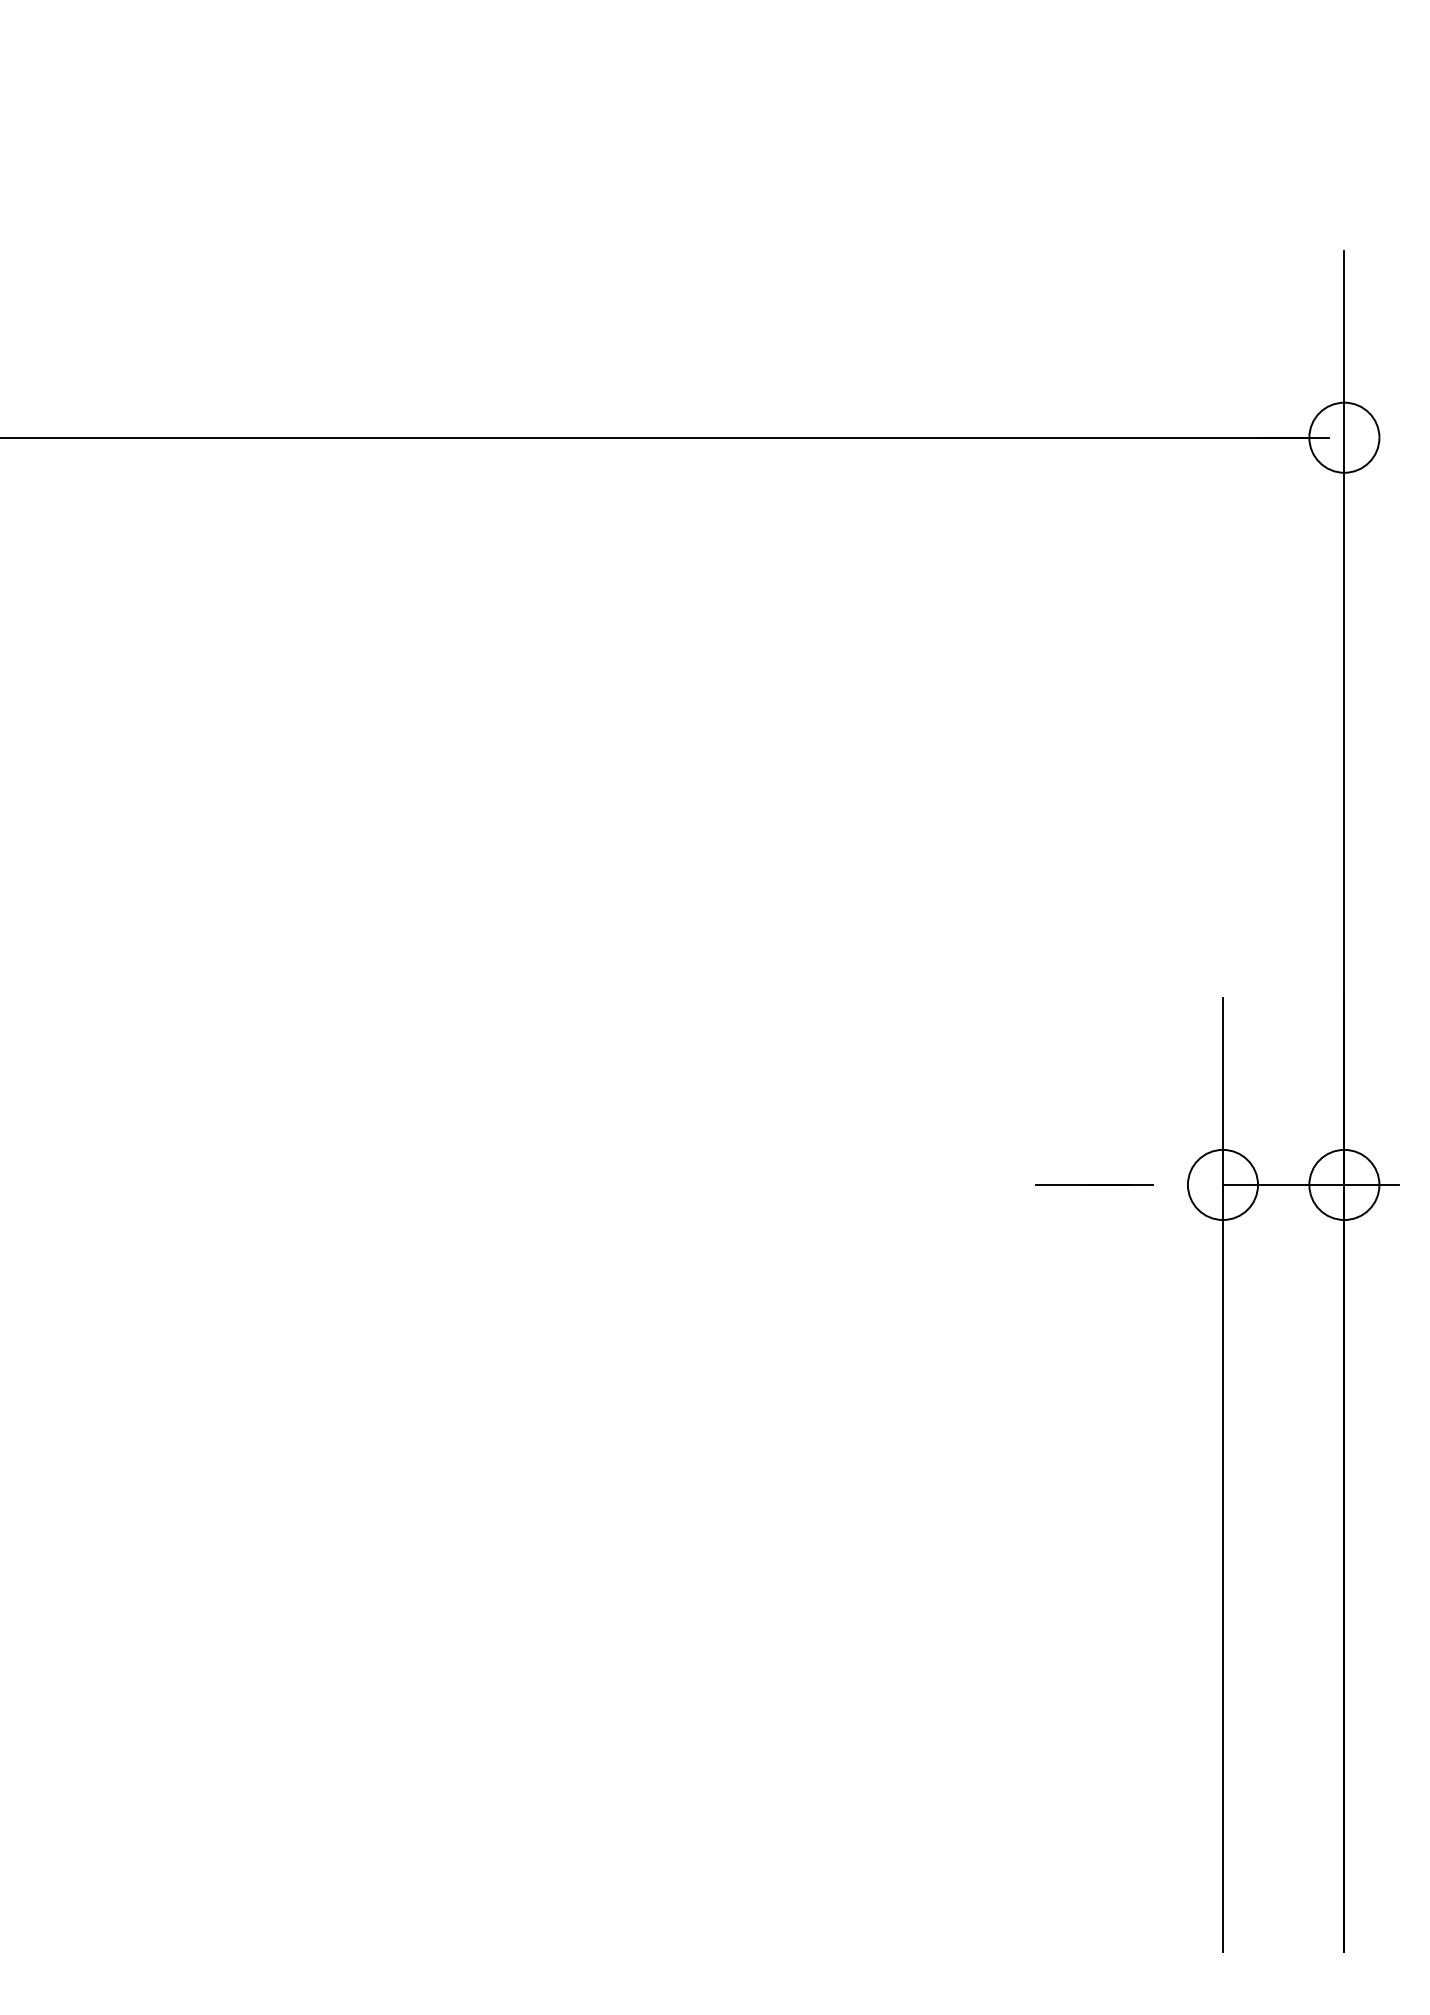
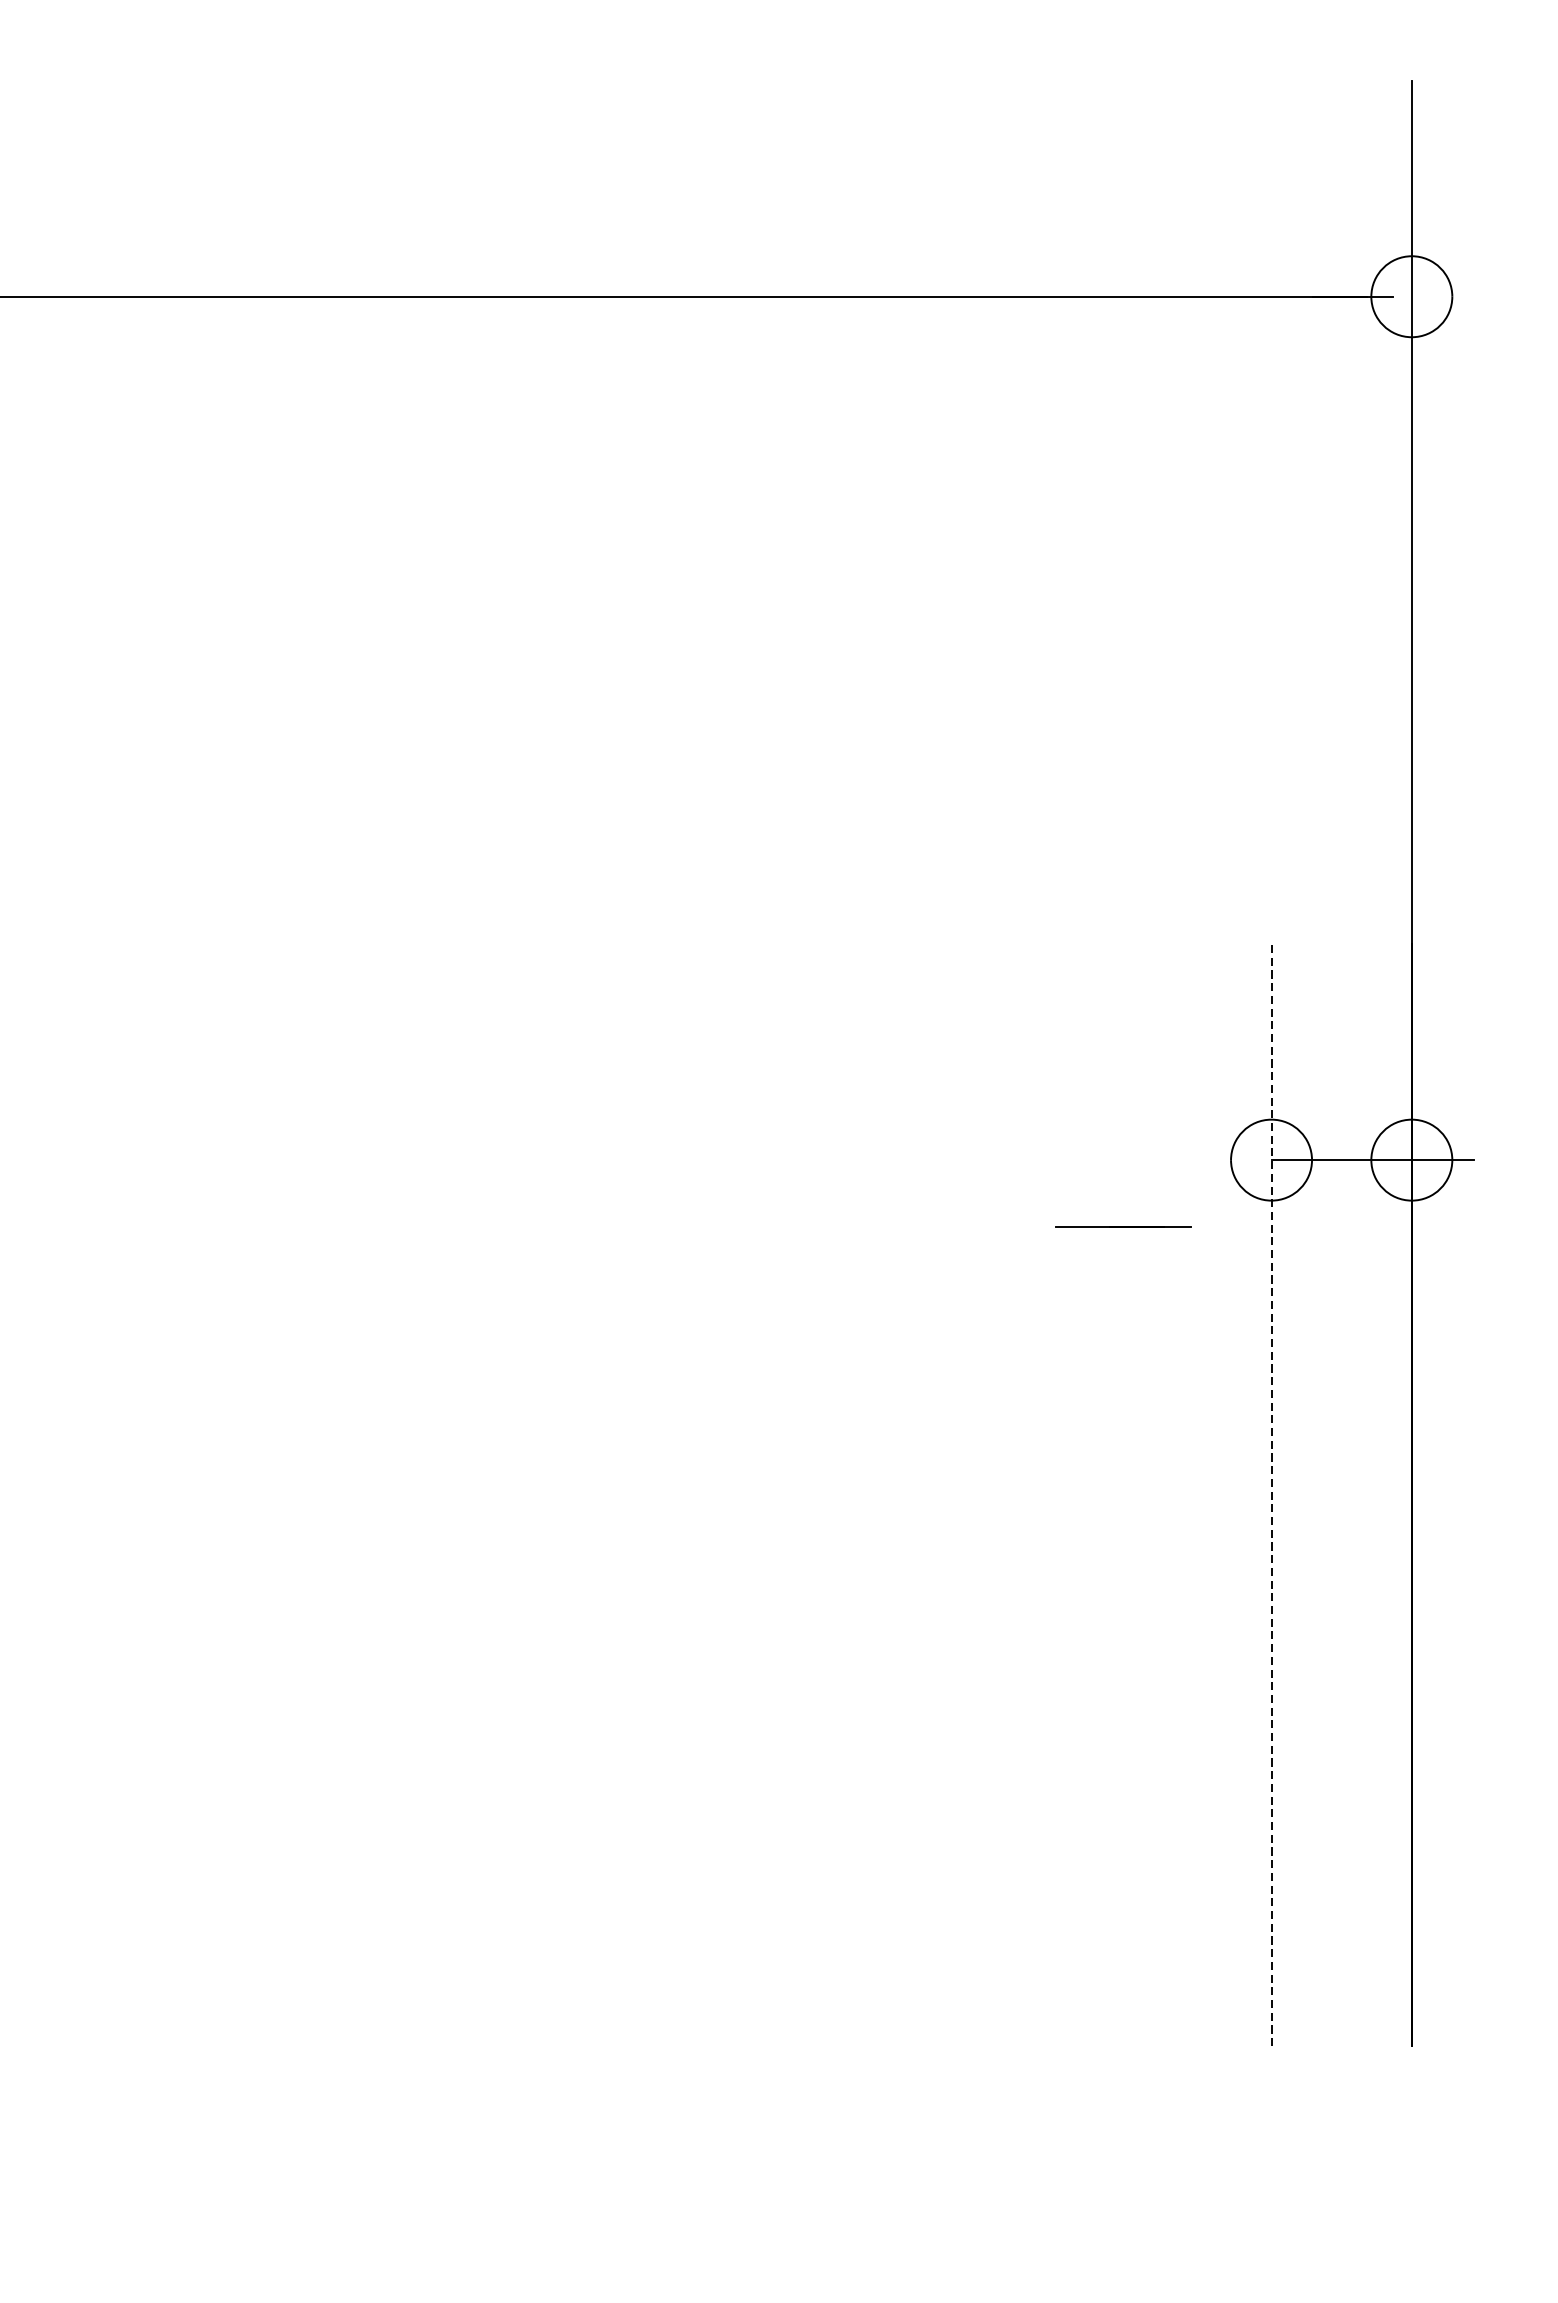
line: (1094, 1184) -> (1123, 1226), moved
line: (1222, 1474) -> (1270, 1494), solid -> dashed

